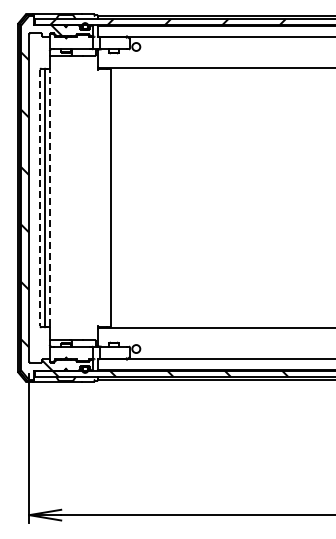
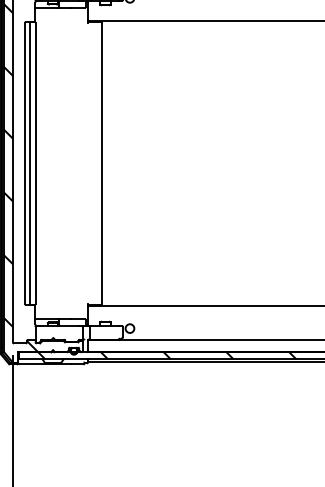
line: (50, 197) -> (36, 162), dashed -> solid
line: (40, 198) -> (25, 164), dashed -> solid

